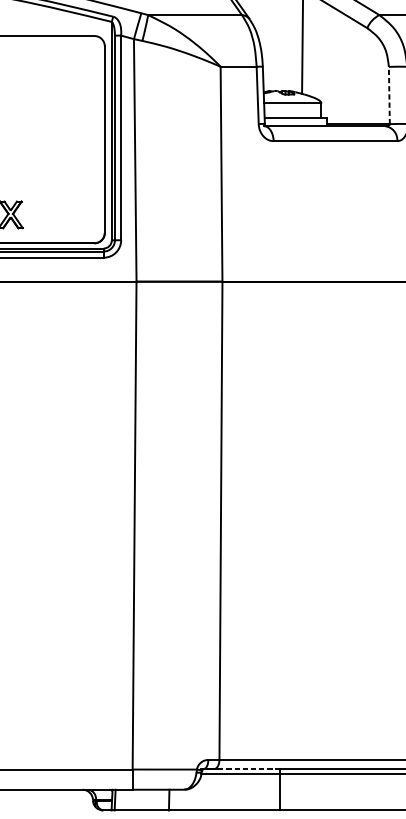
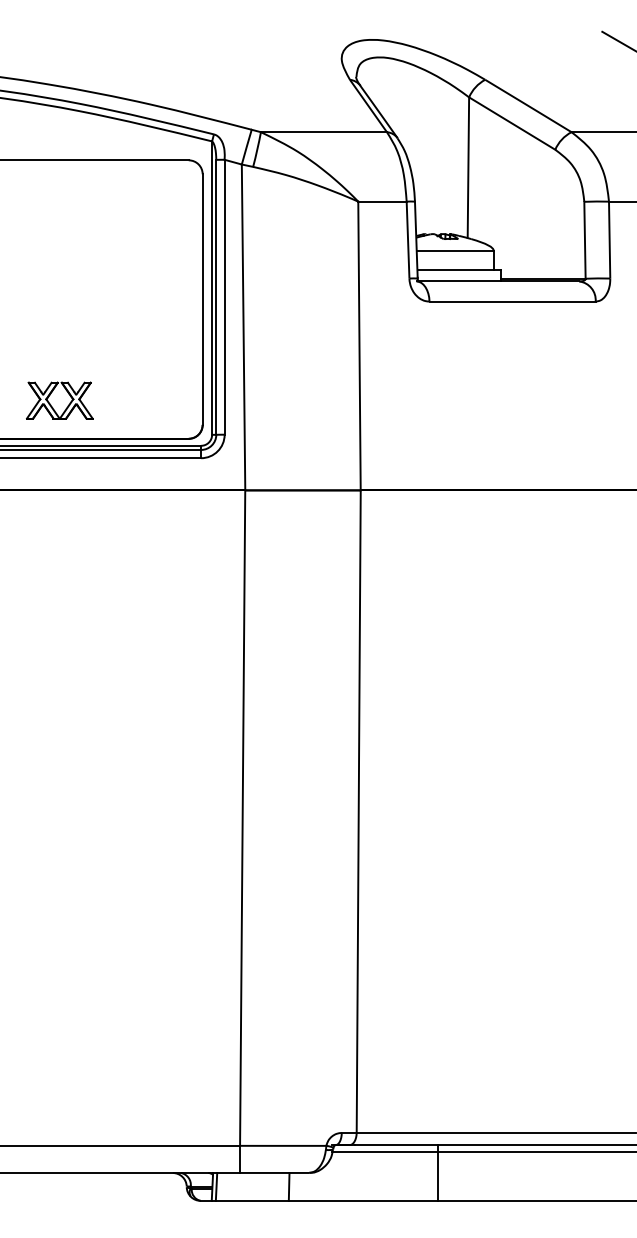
line: (389, 94) -> (584, 239), dashed -> solid
line: (249, 769) -> (396, 1145), dashed -> solid

